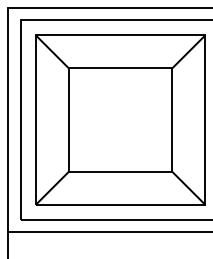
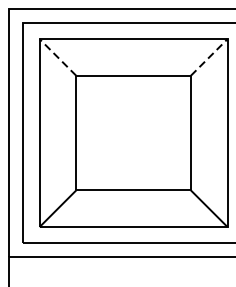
line: (51, 51) -> (57, 57), solid -> dashed
line: (189, 51) -> (209, 57), solid -> dashed

